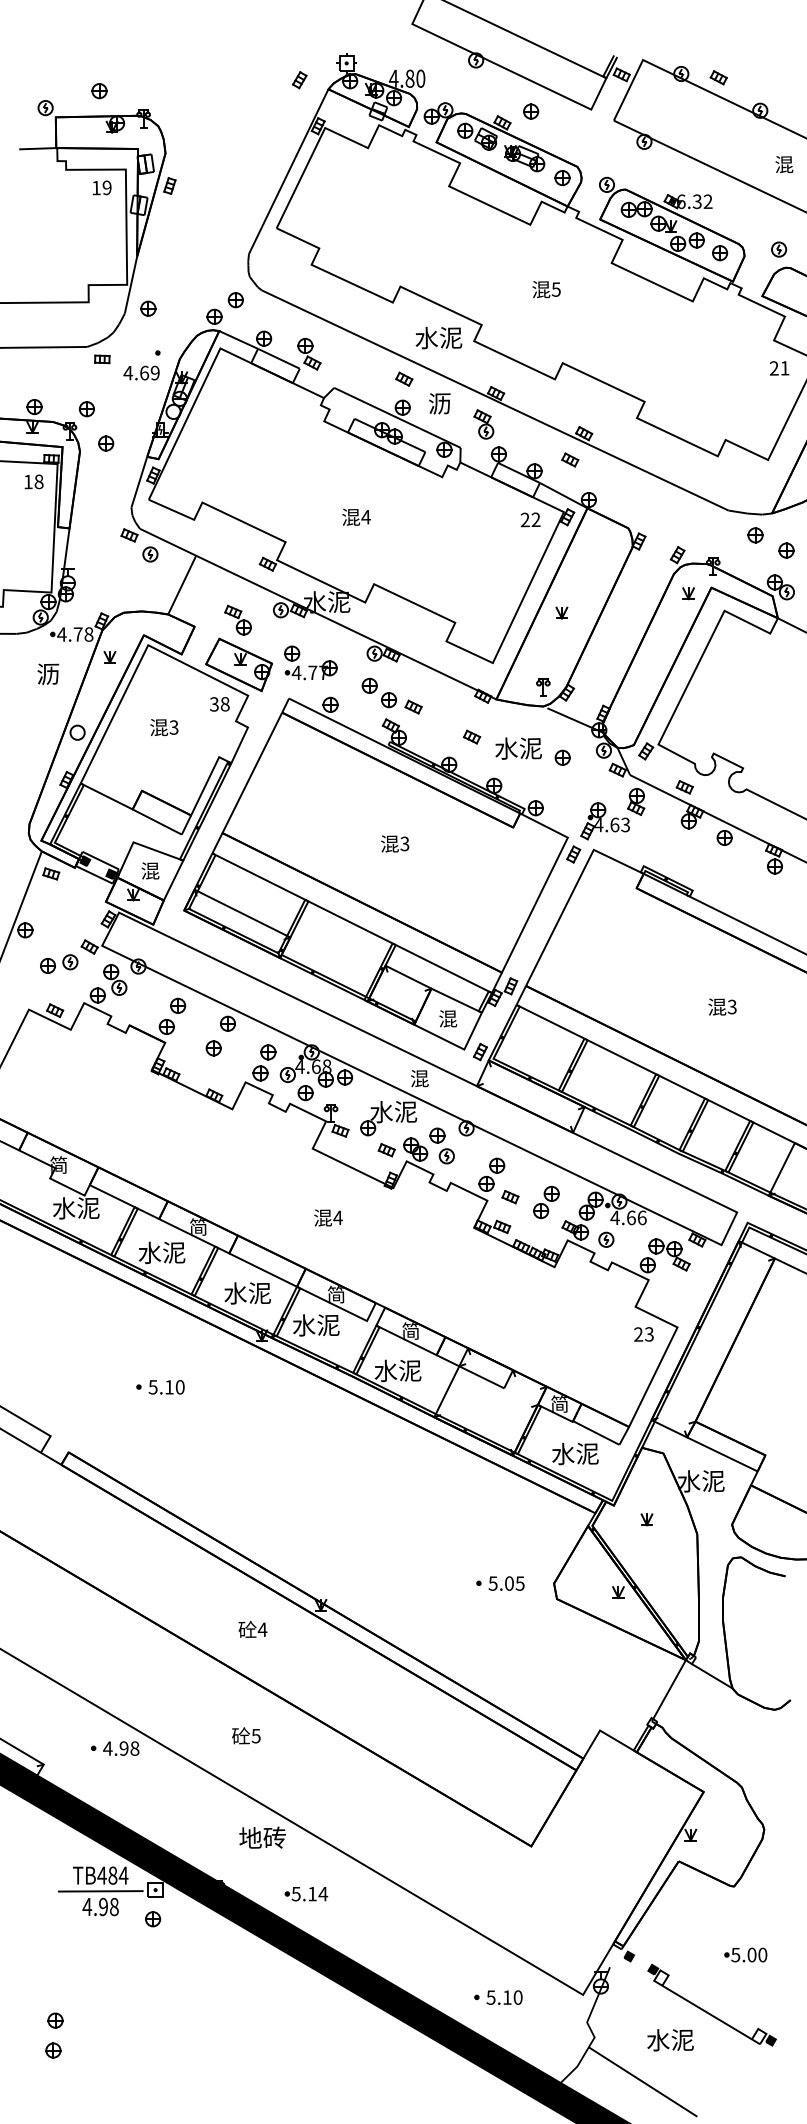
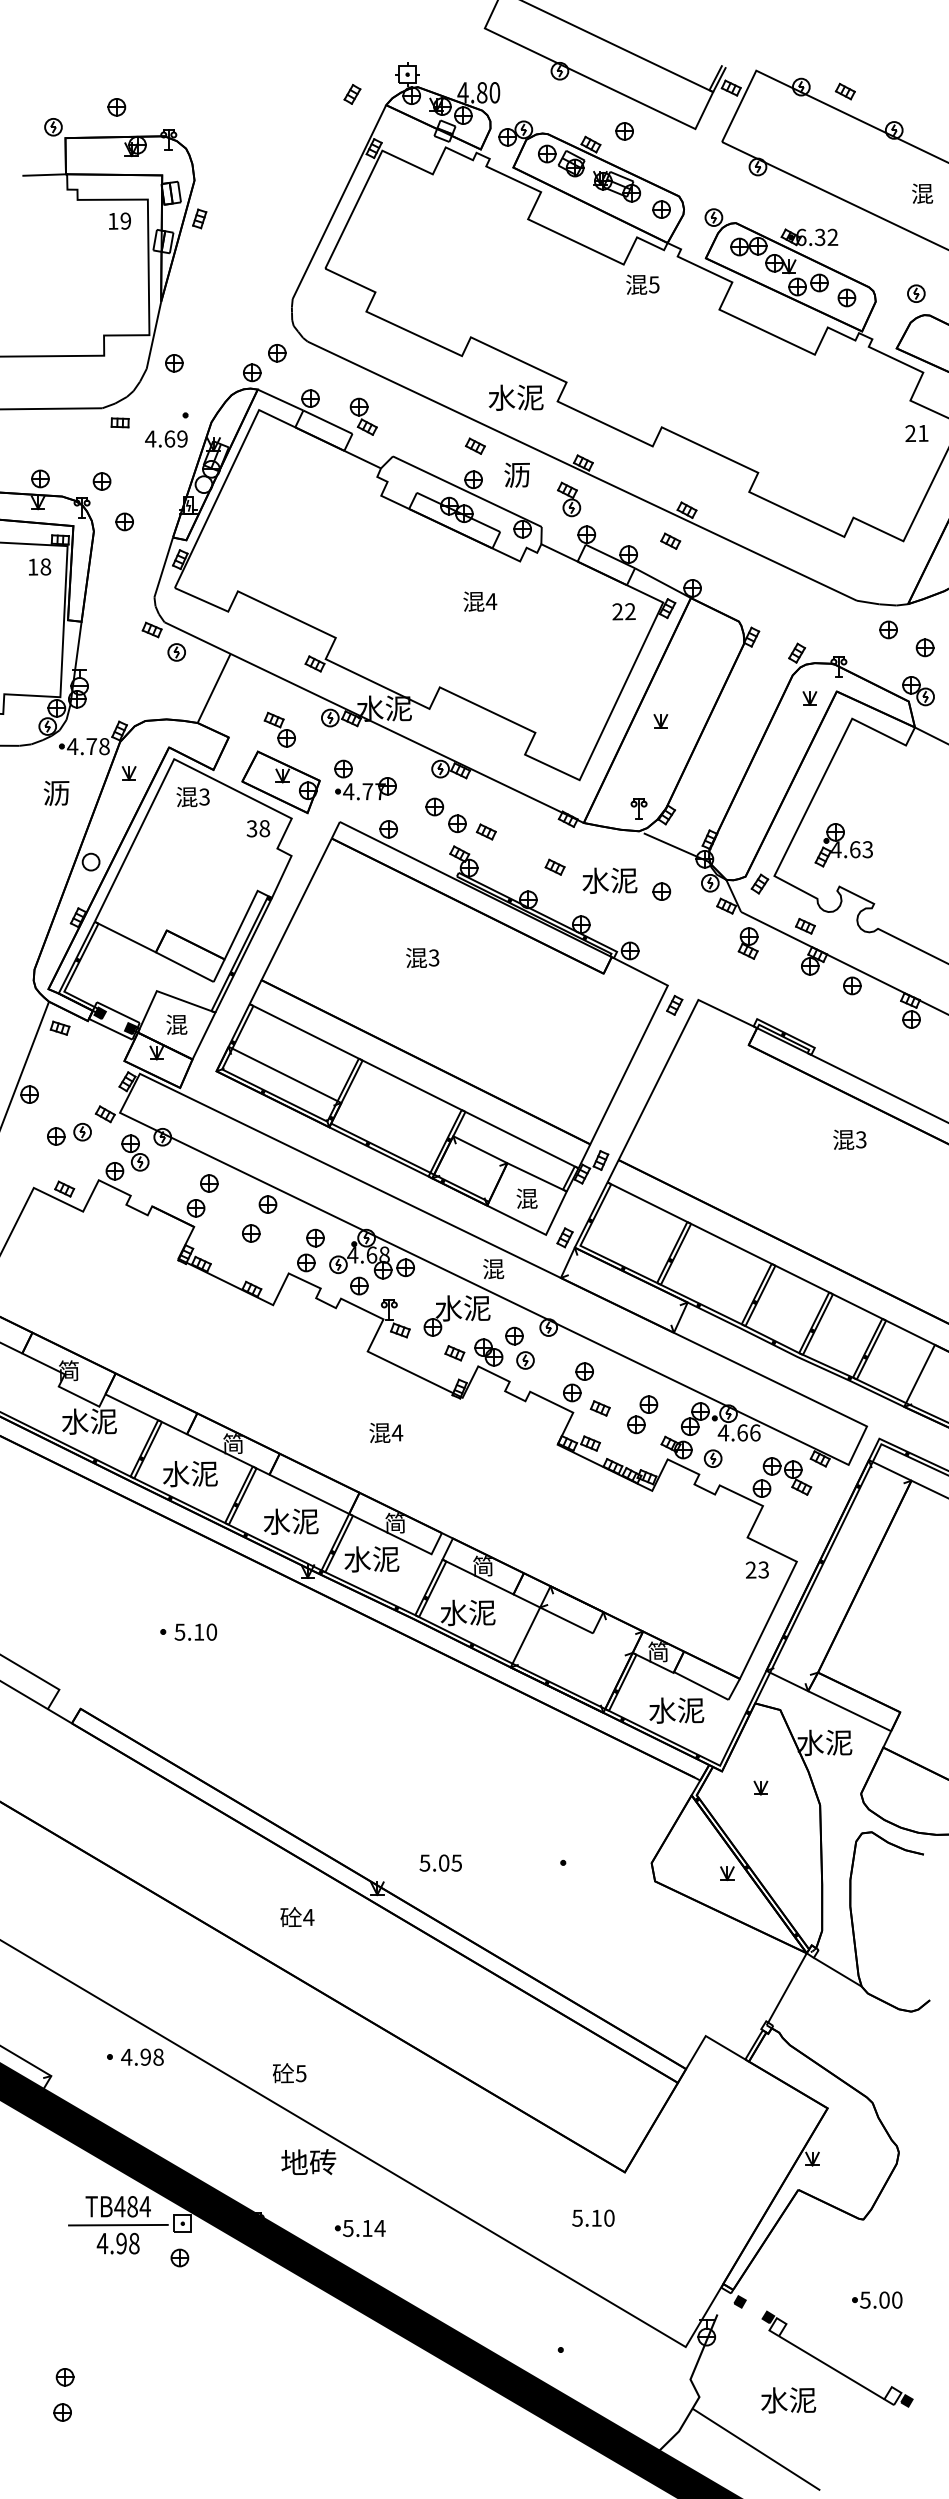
text: (546, 289) -> (642, 284), moved
text: (356, 517) -> (480, 601), moved
text: (163, 727) -> (192, 797), moved
part: (604, 821) -> (843, 845), moved
text: (395, 843) -> (422, 957), moved
text: (722, 1006) -> (849, 1139), moved
text: (506, 1583) -> (440, 1862), moved
text: (246, 1736) -> (289, 2073), moved
text: (504, 1997) -> (593, 2217), moved

